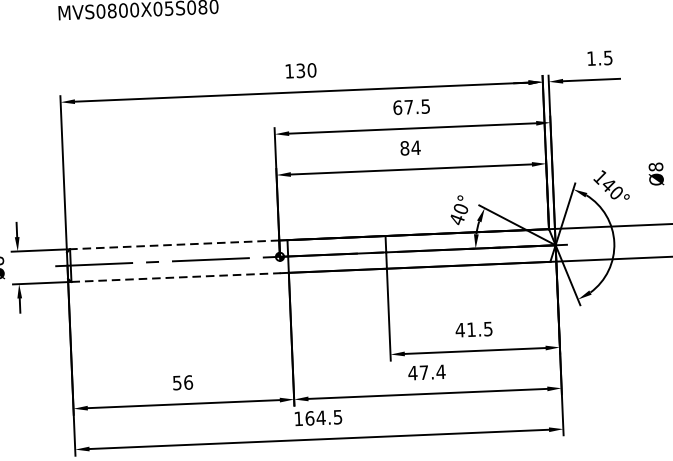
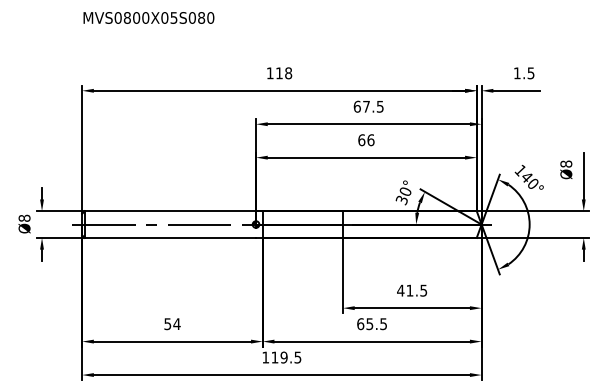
text: (307, 70) -> (284, 73), 130 -> 118
text: (410, 148) -> (366, 140), 84 -> 66
text: (456, 219) -> (401, 200), 40° -> 30°
line: (174, 245) -> (170, 211), dashed -> solid
line: (176, 277) -> (170, 237), dashed -> solid
text: (426, 373) -> (371, 324), 47.4 -> 65.5
text: (187, 383) -> (176, 324), 56 -> 54
text: (315, 418) -> (279, 357), 164.5 -> 119.5

